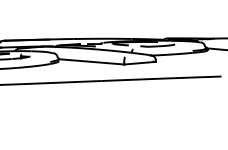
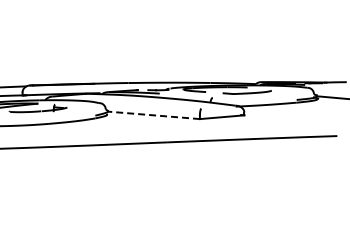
line: (91, 61) -> (153, 115), solid -> dashed

